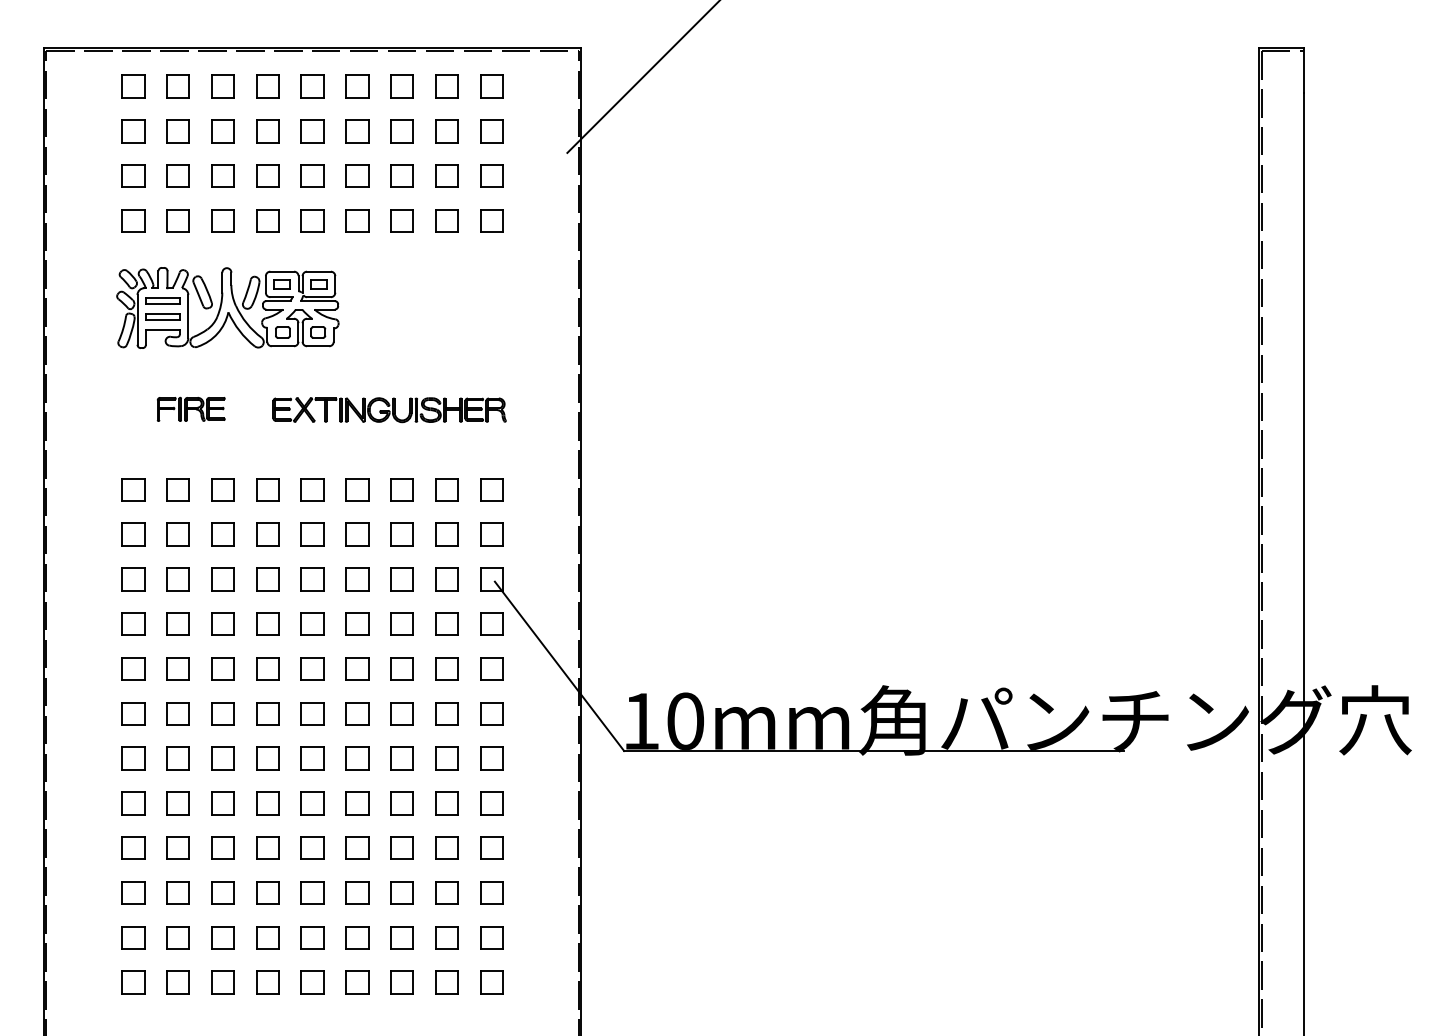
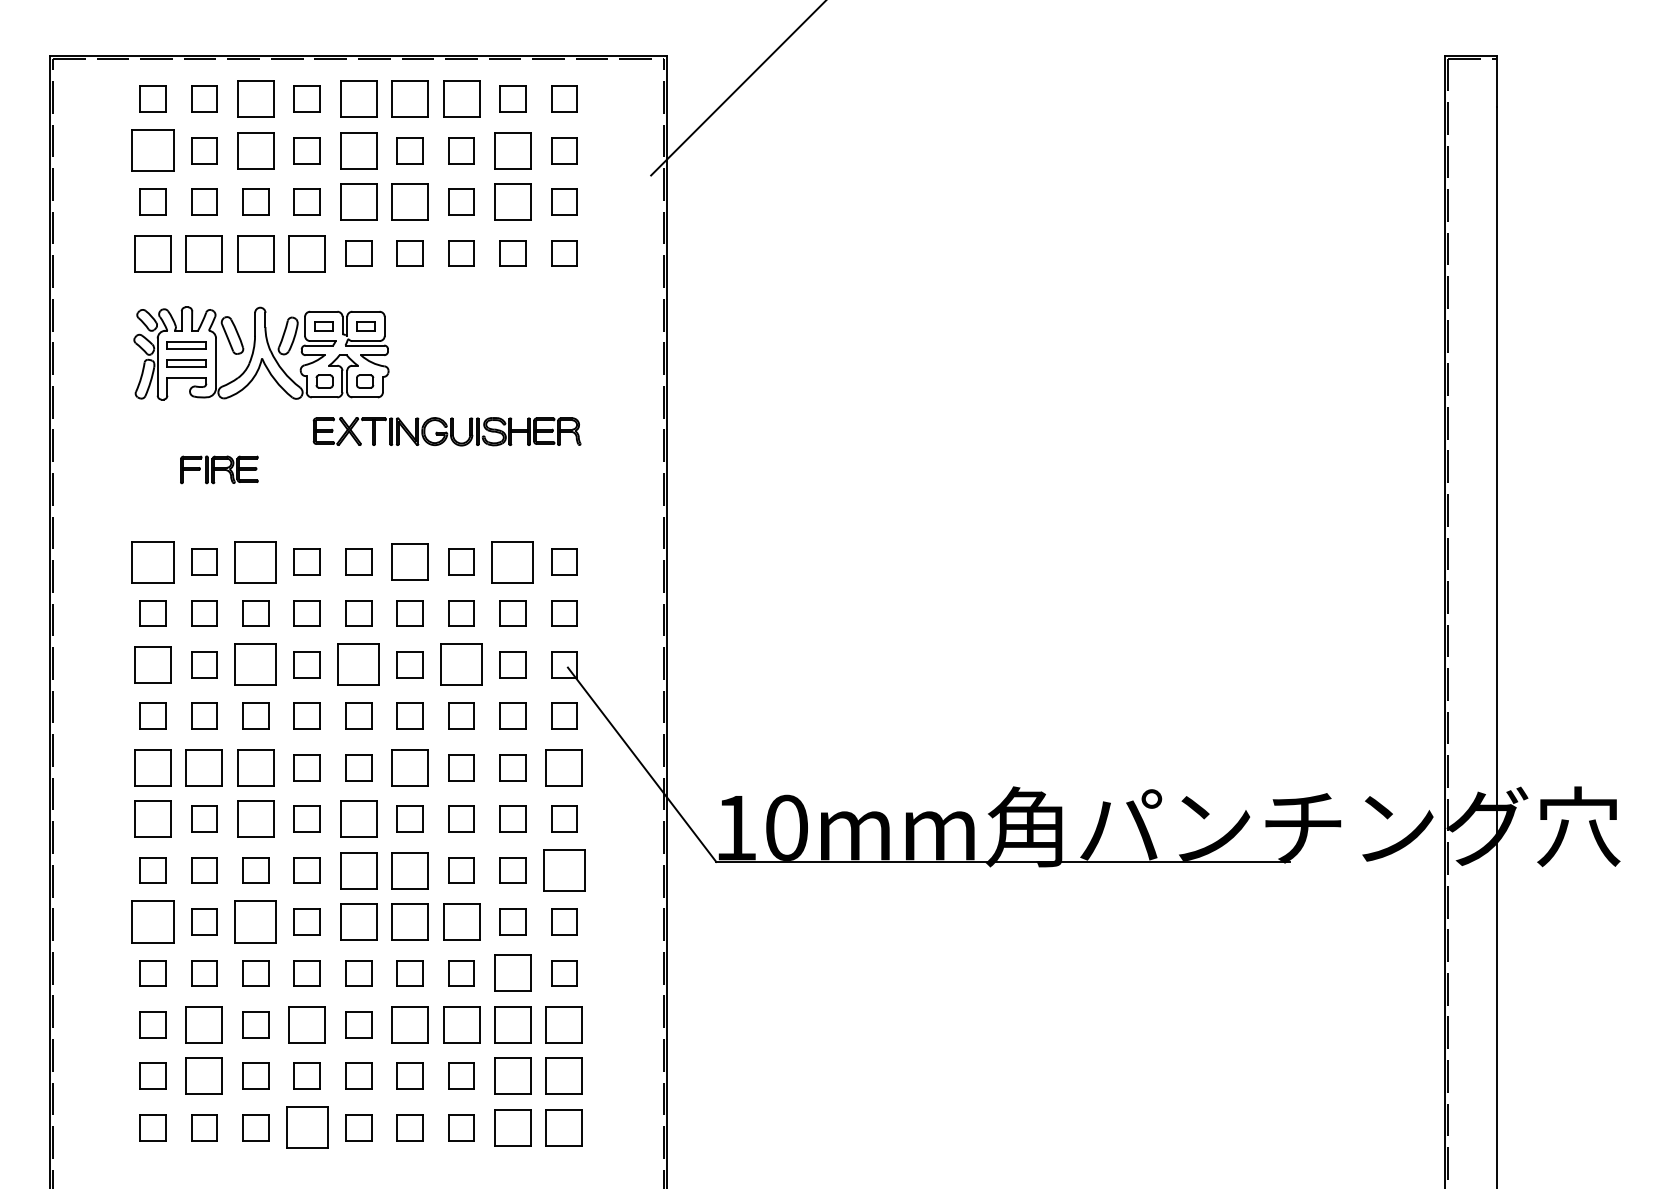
part: (222, 85) -> (255, 98), size x1.4
part: (312, 85) -> (358, 98), size x1.4
part: (356, 85) -> (409, 98), size x1.4
part: (402, 85) -> (461, 98), size x1.4
part: (132, 131) -> (152, 150), size x1.6
part: (222, 131) -> (255, 150), size x1.4
part: (312, 131) -> (358, 150), size x1.4
part: (446, 131) -> (512, 150), size x1.4
part: (312, 175) -> (358, 201), size x1.4
part: (356, 175) -> (409, 201), size x1.4
part: (446, 175) -> (512, 201), size x1.4
part: (132, 220) -> (152, 253), size x1.4
part: (178, 220) -> (204, 253), size x1.4
part: (222, 220) -> (255, 253), size x1.4
part: (267, 220) -> (306, 253), size x1.4
part: (389, 409) -> (446, 431), moved
part: (132, 489) -> (152, 561), size x1.6
part: (222, 489) -> (255, 561), size x1.6
part: (356, 489) -> (409, 561), size x1.4
part: (446, 489) -> (512, 561), size x1.6
part: (132, 578) -> (152, 664), size x1.4
part: (222, 578) -> (255, 664), size x1.6
part: (312, 578) -> (358, 664), size x1.6
part: (402, 578) -> (461, 664), size x1.6
part: (132, 668) -> (152, 767), size x1.4
part: (178, 668) -> (204, 767), size x1.4
part: (222, 668) -> (255, 767), size x1.4
part: (356, 668) -> (409, 767), size x1.4
part: (491, 668) -> (564, 767), size x1.4
part: (132, 713) -> (152, 818), size x1.4
part: (222, 713) -> (255, 818), size x1.4
part: (312, 713) -> (358, 818), size x1.4
part: (312, 758) -> (358, 870), size x1.4
part: (356, 758) -> (409, 870), size x1.4
part: (491, 758) -> (564, 870), size x1.6
part: (132, 802) -> (152, 921), size x1.6
part: (222, 802) -> (255, 921), size x1.6
part: (312, 802) -> (358, 921), size x1.4
part: (356, 802) -> (409, 921), size x1.4
part: (402, 802) -> (461, 921), size x1.4
part: (446, 848) -> (512, 973), size x1.4
part: (178, 892) -> (204, 1024), size x1.4
part: (267, 892) -> (306, 1024), size x1.4
part: (356, 892) -> (409, 1024), size x1.4
part: (402, 892) -> (461, 1024), size x1.4
part: (446, 892) -> (512, 1024), size x1.4
part: (491, 892) -> (564, 1024), size x1.4
part: (178, 937) -> (204, 1075), size x1.4
part: (446, 937) -> (512, 1075), size x1.4
part: (491, 937) -> (564, 1075), size x1.4
part: (267, 982) -> (306, 1127), size x1.6
part: (446, 982) -> (512, 1127), size x1.4
part: (491, 982) -> (564, 1127), size x1.4

